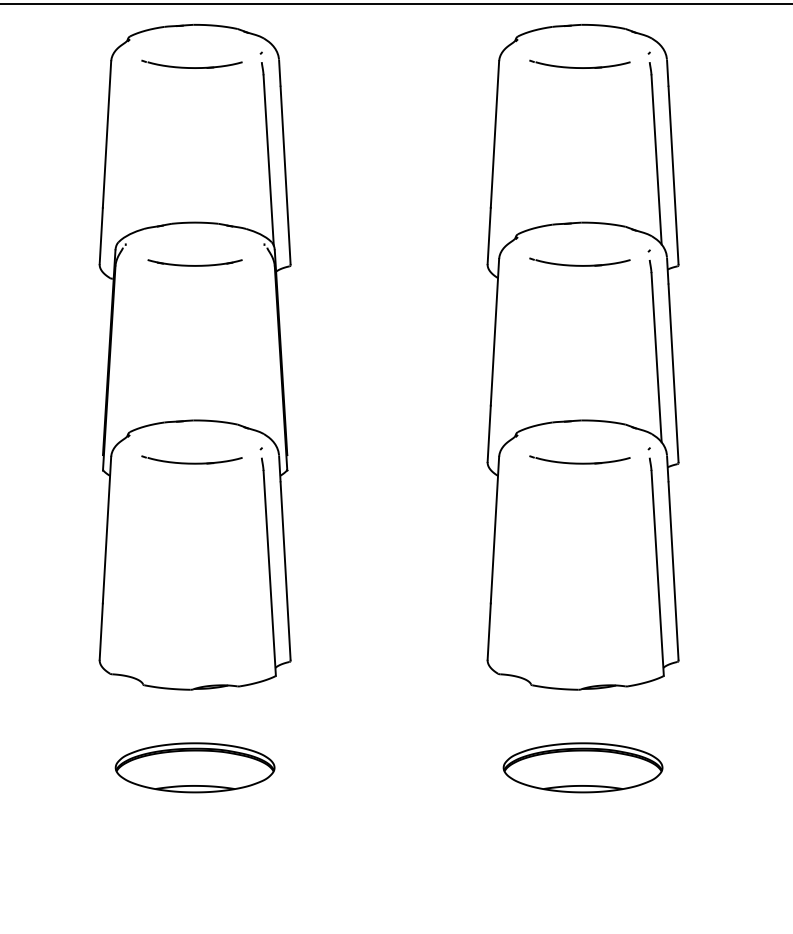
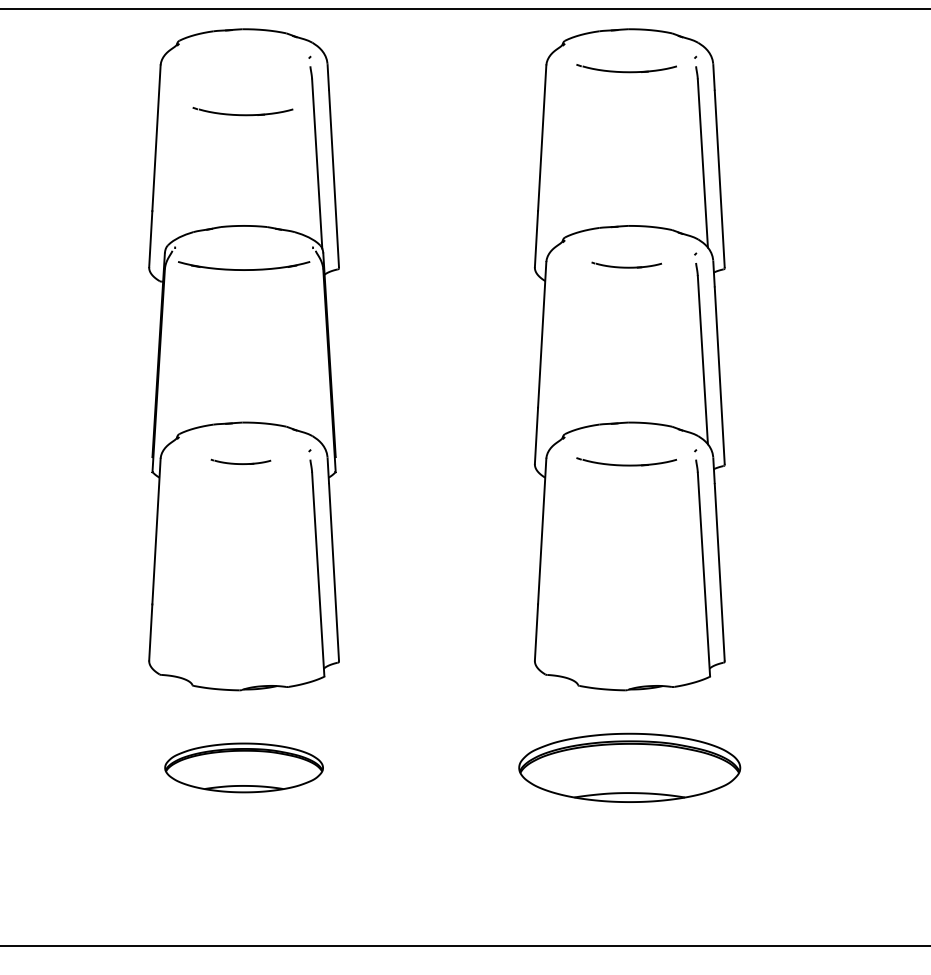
part: (191, 64) -> (242, 111), moved
part: (579, 261) -> (626, 264), size x0.7
part: (194, 262) -> (243, 265), size x1.4
part: (191, 459) -> (240, 461), size x0.6
part: (582, 767) -> (629, 767), size x1.4

